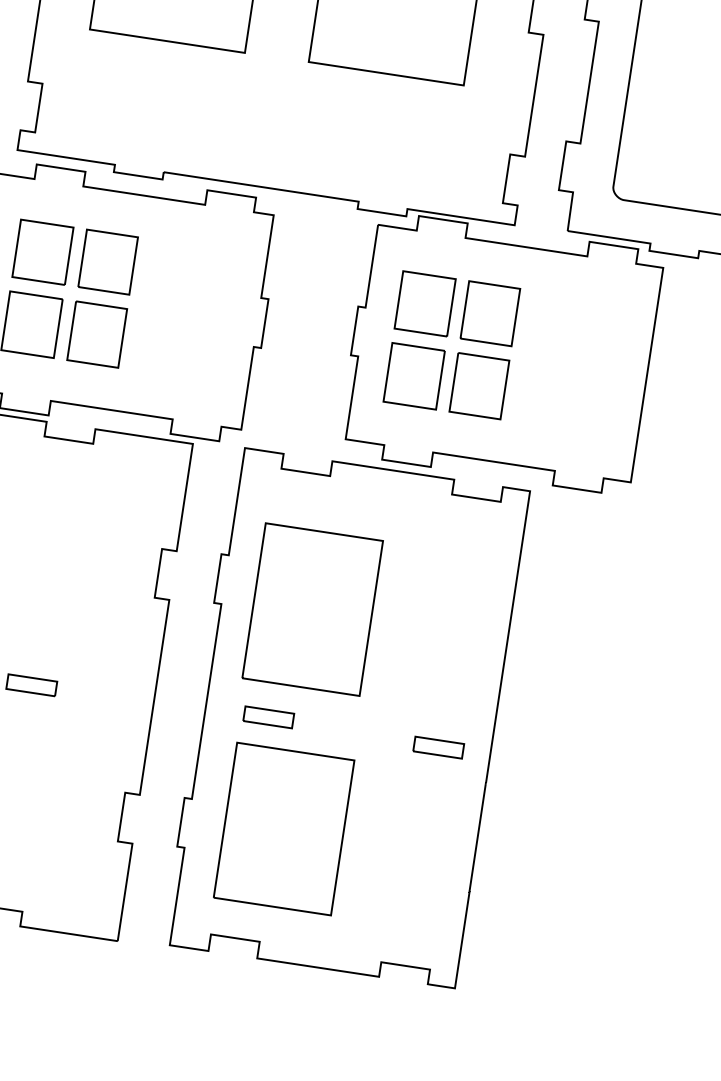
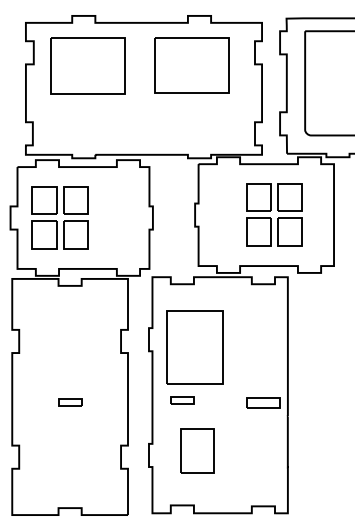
part: (452, 344) -> (274, 214), moved
part: (438, 747) -> (263, 402), size x1.4
part: (284, 829) -> (197, 451), size x0.6

